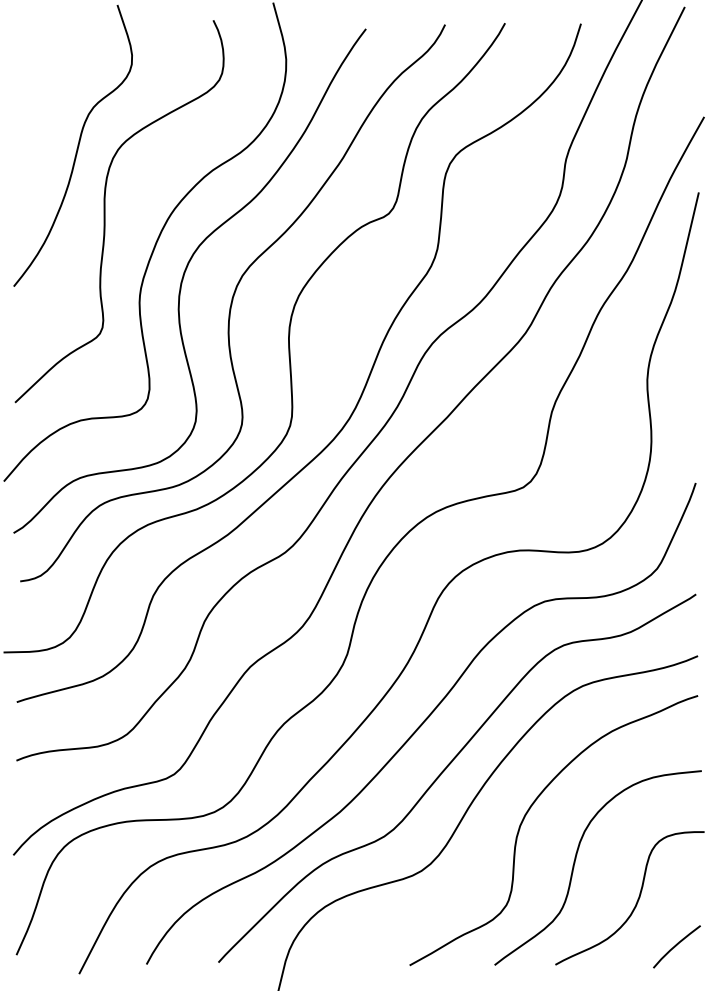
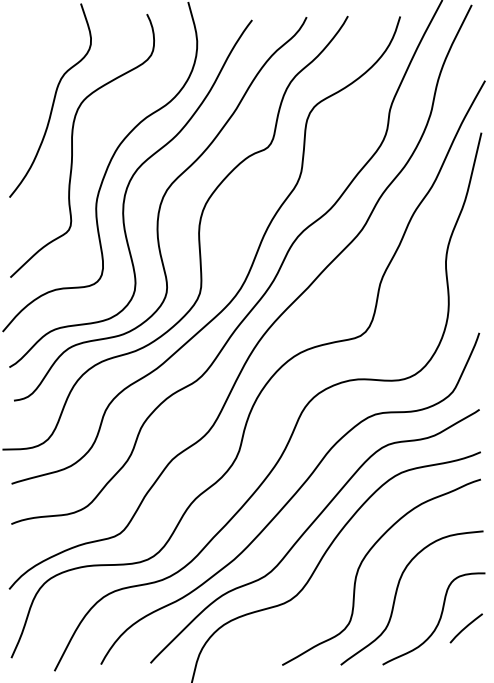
curve: (675, 946) -> (465, 628), moved

